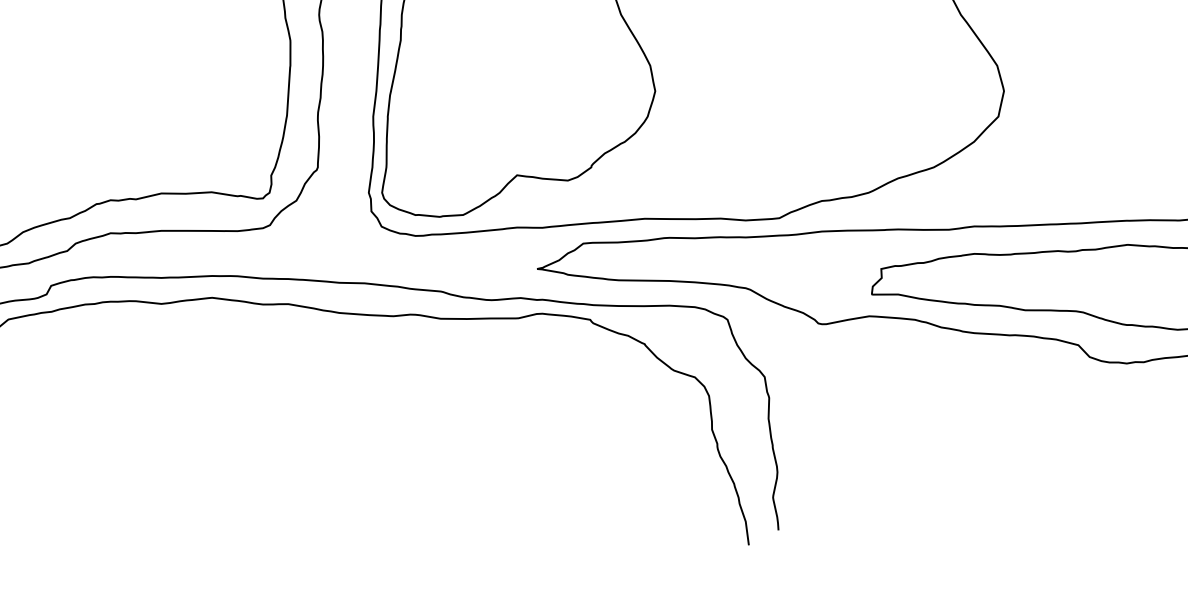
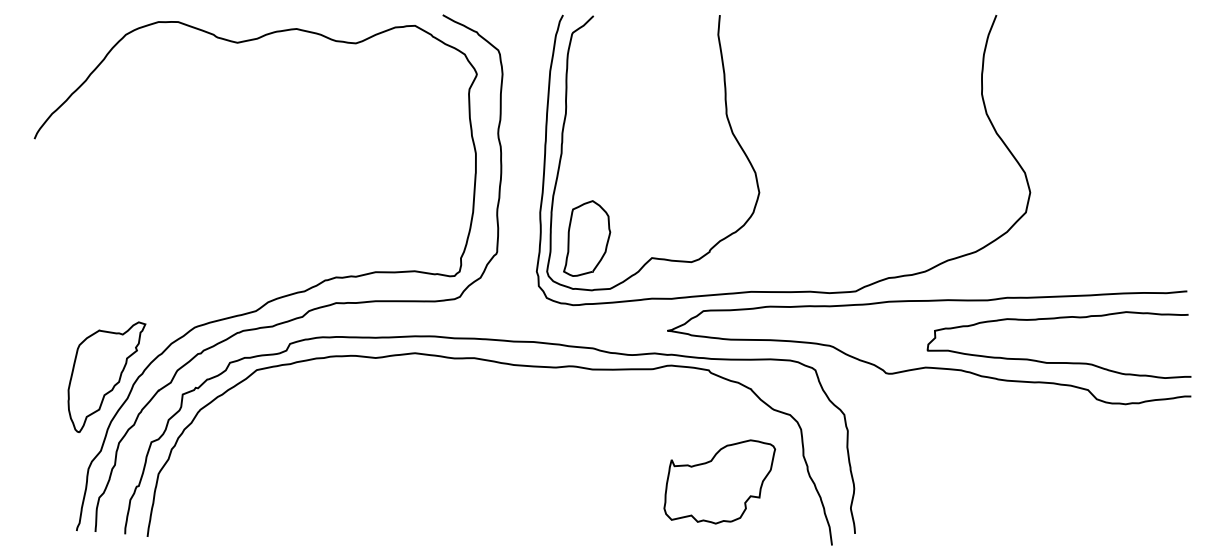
part: (434, 150) -> (587, 238), added
part: (604, 462) -> (719, 481), added

